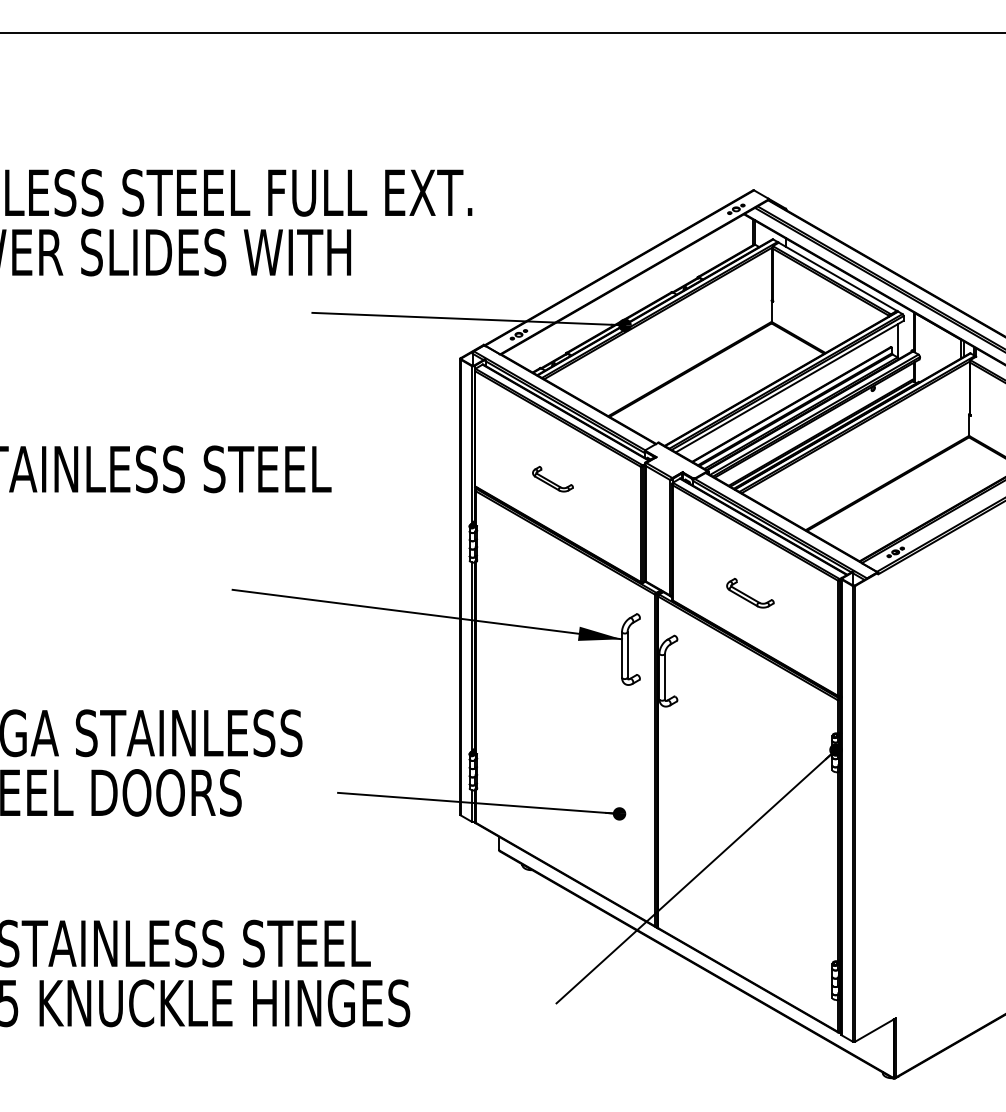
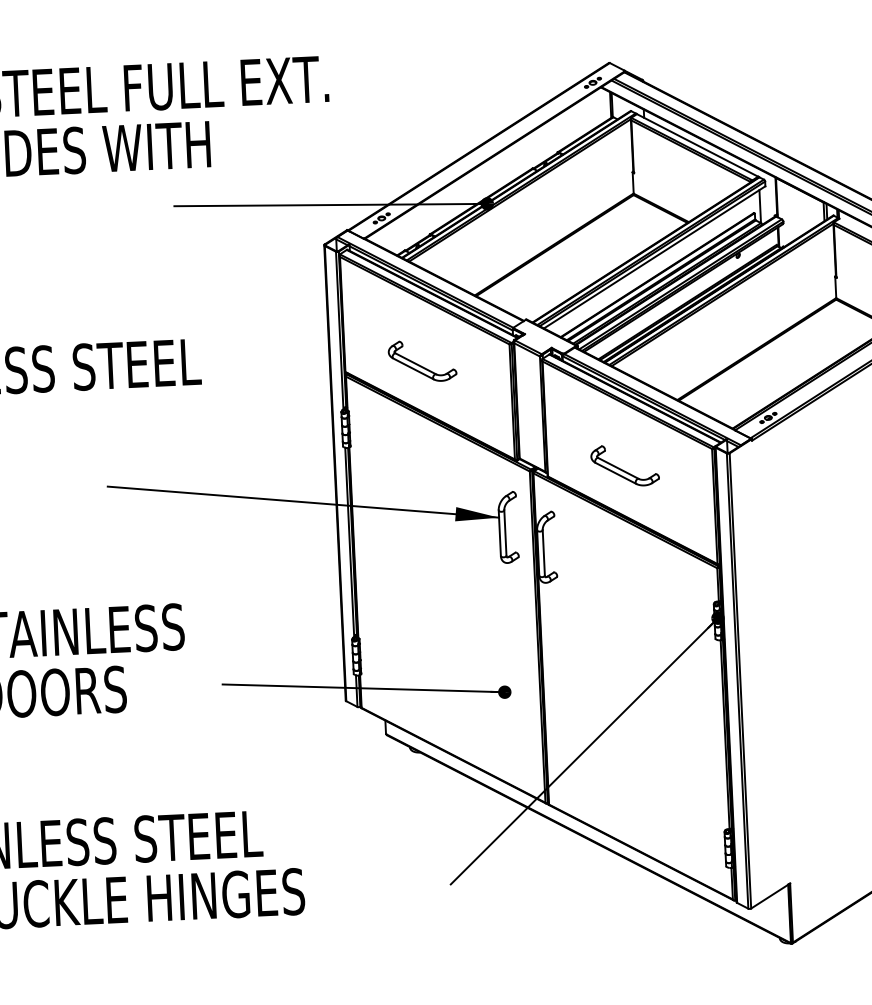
part: (552, 478) -> (422, 360), size x1.67
part: (750, 592) -> (625, 464), size x1.43

